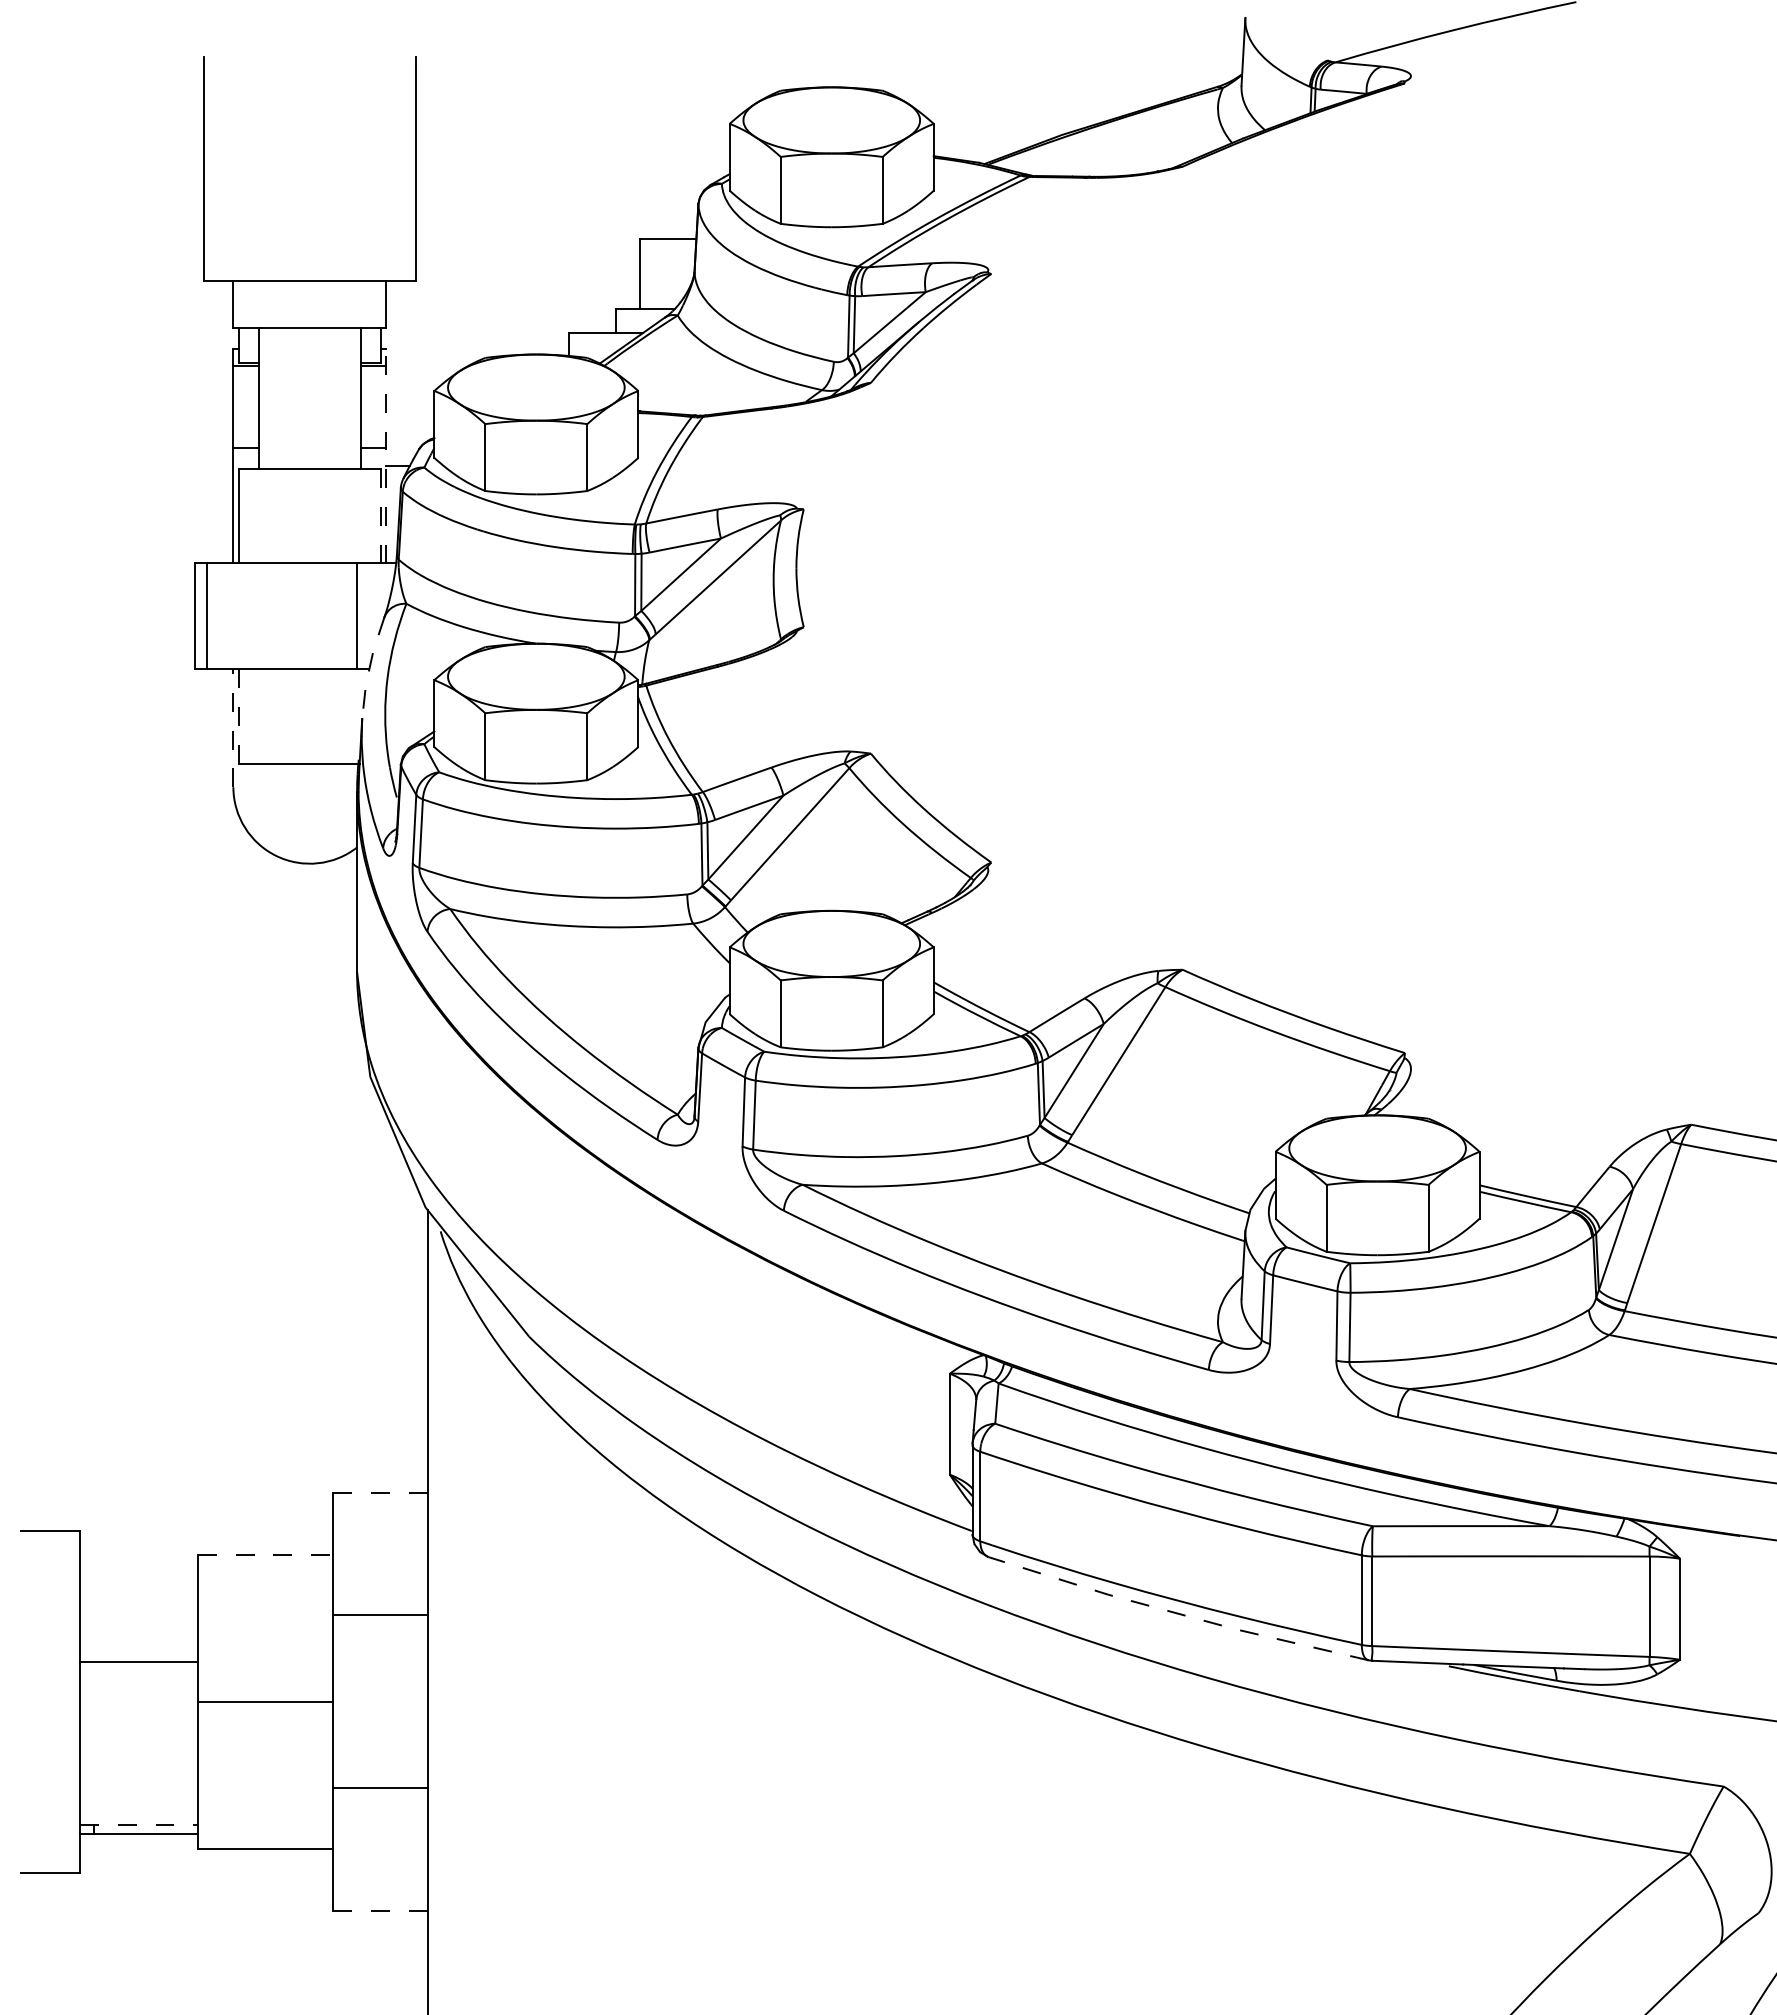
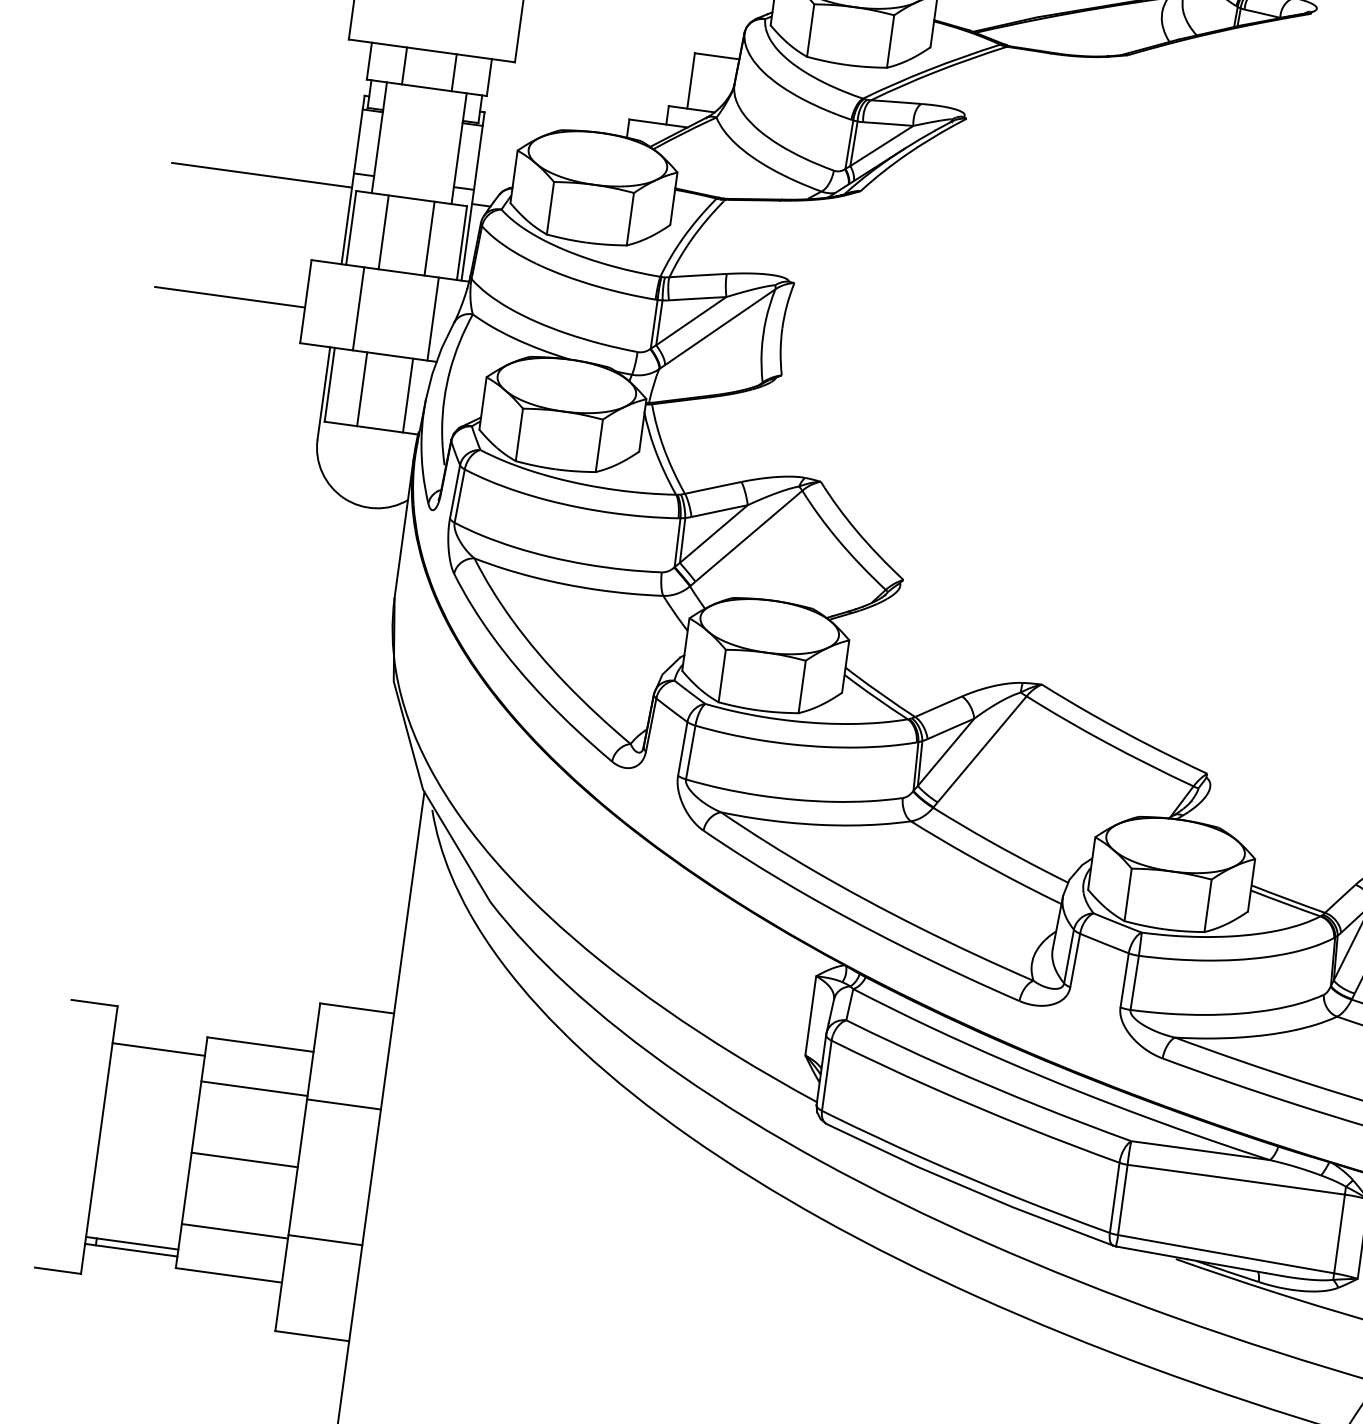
line: (278, 303) -> (404, 65), added
line: (341, 303) -> (454, 72), added
line: (386, 455) -> (473, 196), dashed -> solid
line: (118, 465) -> (262, 175), added
line: (280, 516) -> (383, 232), added
line: (339, 516) -> (429, 238), added
line: (380, 516) -> (461, 243), dashed -> solid
line: (207, 616) -> (358, 308), moved
line: (99, 623) -> (230, 296), added
line: (369, 667) -> (437, 360), dashed -> solid
line: (280, 716) -> (362, 389), added
line: (339, 716) -> (408, 395), added
line: (239, 717) -> (329, 385), dashed -> solid
line: (233, 728) -> (323, 393), dashed -> solid
line: (381, 1492) -> (357, 1008), dashed -> solid
line: (265, 1554) -> (260, 1044), dashed -> solid
line: (265, 1610) -> (254, 1088), added
line: (1177, 1613) -> (968, 1188), dashed -> solid
line: (139, 1662) -> (159, 1049), moved
line: (265, 1792) -> (234, 1230), added
line: (139, 1825) -> (132, 1243), dashed -> solid
line: (381, 1910) -> (313, 1335), dashed -> solid

